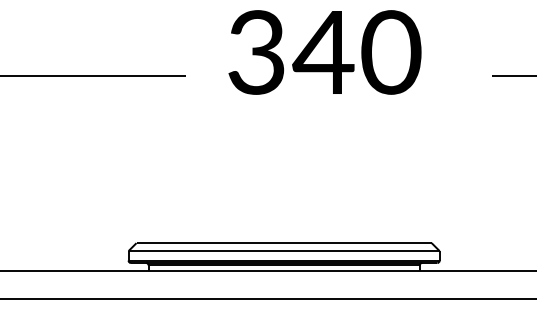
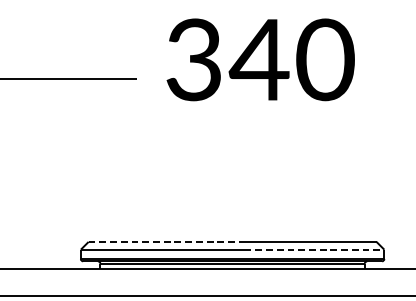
text: (324, 52) -> (260, 59), moved
line: (216, 243) -> (166, 242), solid -> dashed
line: (368, 251) -> (314, 250), solid -> dashed

